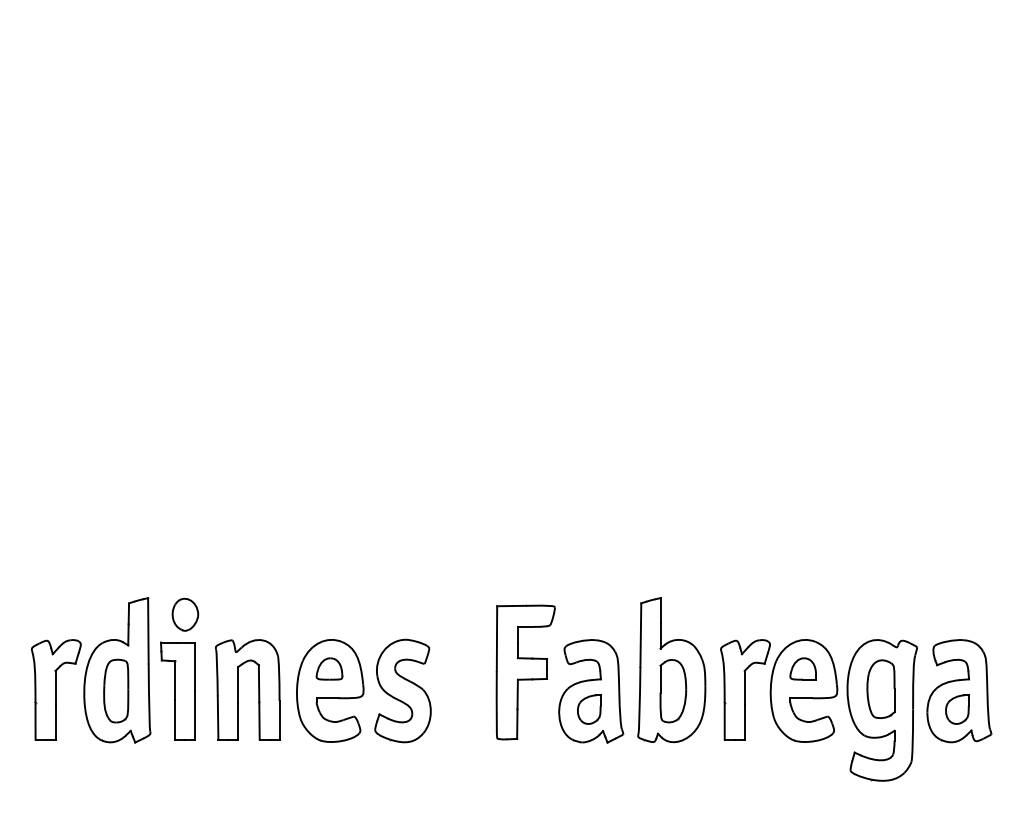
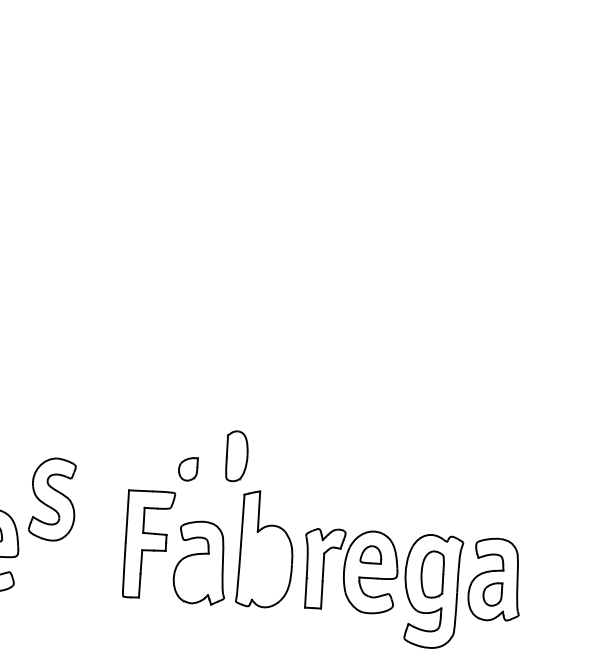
part: (402, 690) -> (52, 499), moved
part: (673, 691) -> (237, 456), moved
part: (589, 709) -> (188, 469), moved

